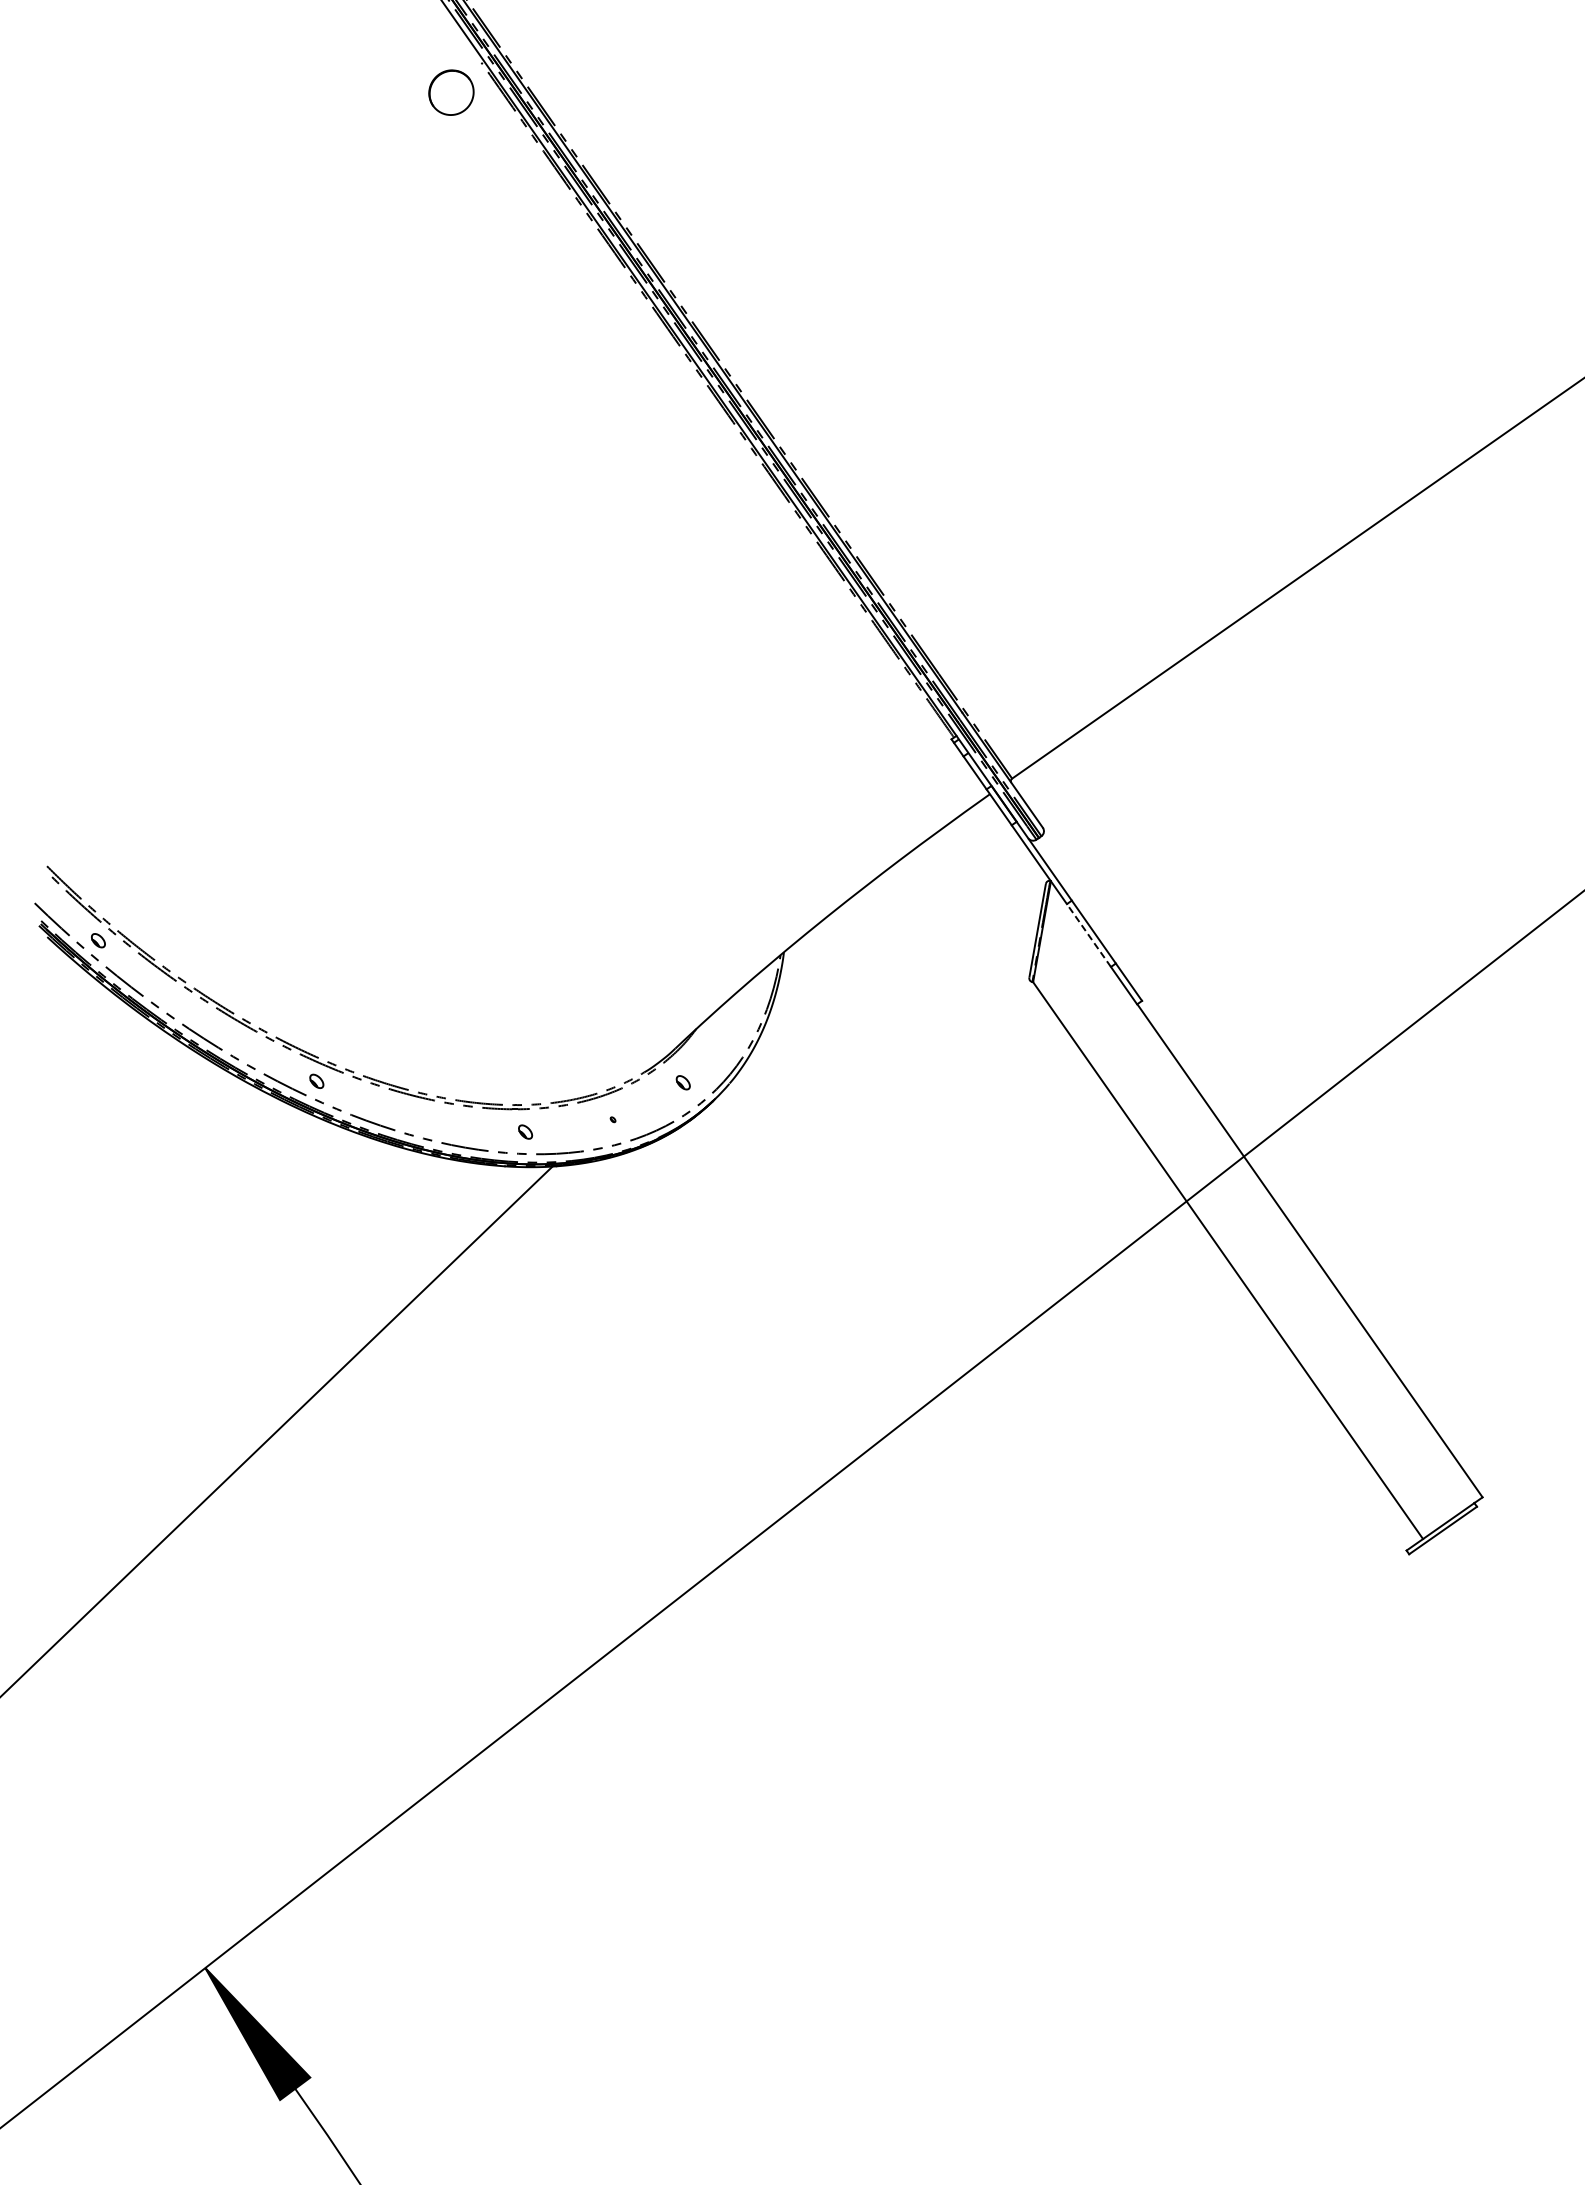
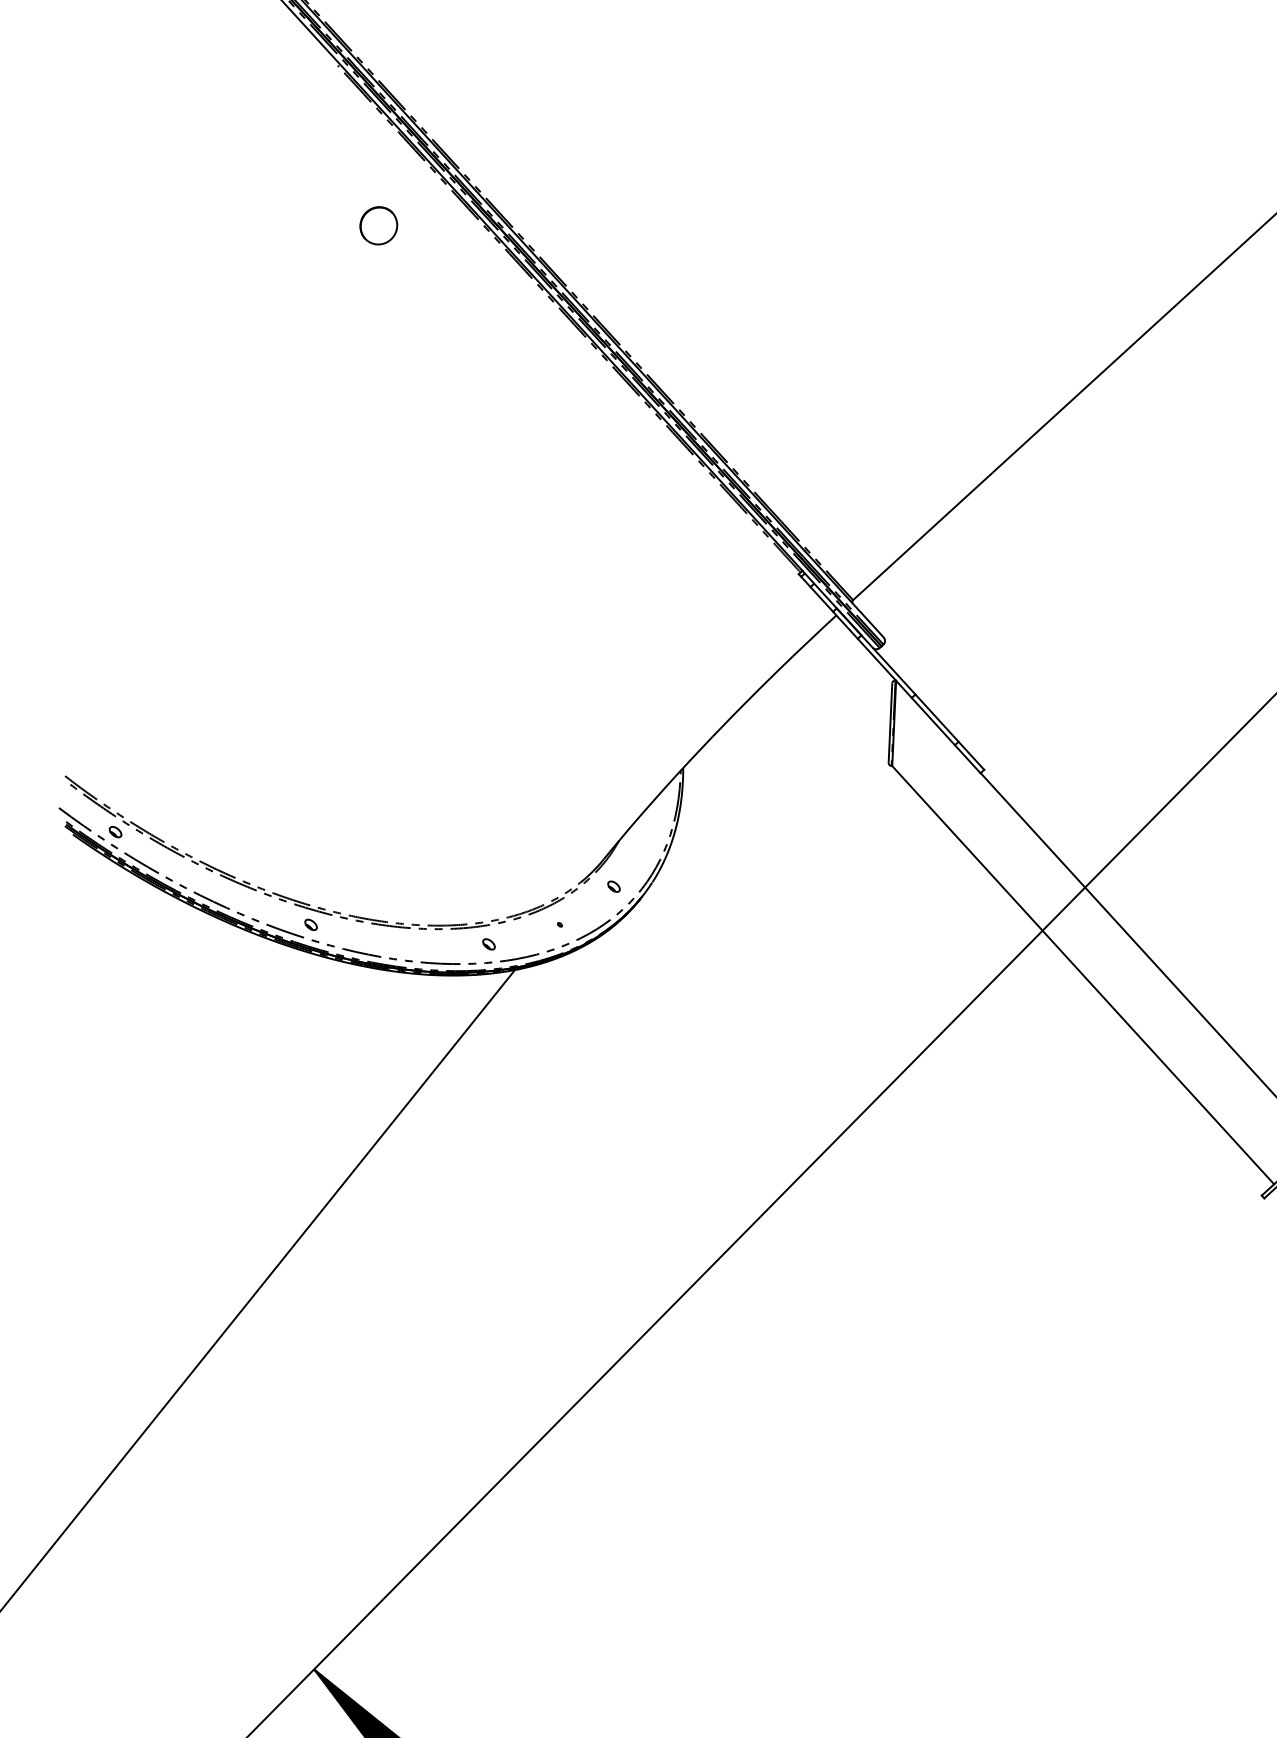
part: (451, 92) -> (378, 225), moved
line: (1088, 935) -> (932, 721), dashed -> solid

